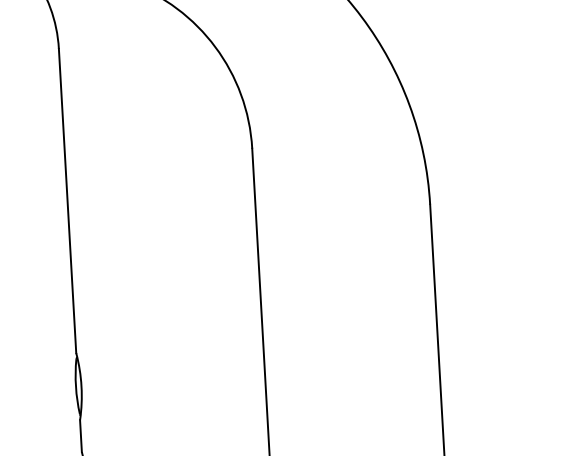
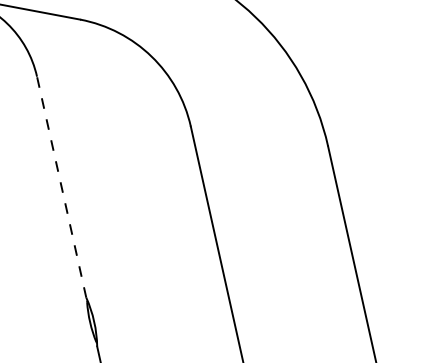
line: (67, 200) -> (61, 186), solid -> dashed

